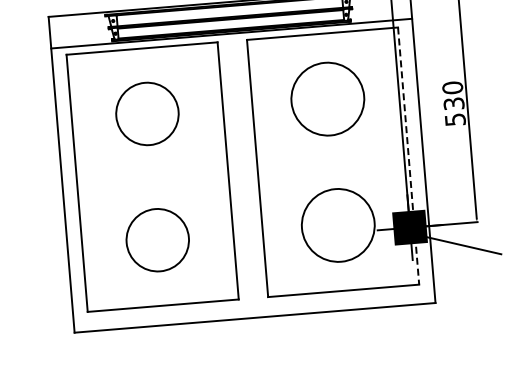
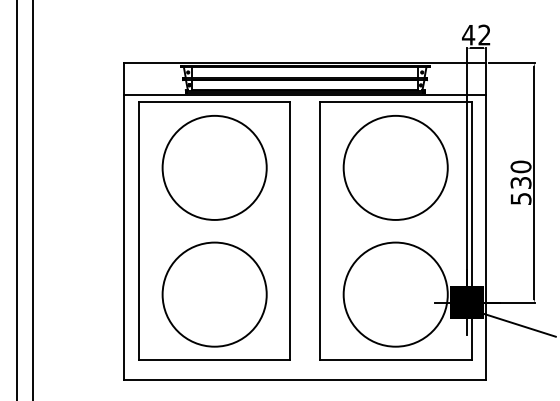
circle: (327, 98) -> (395, 167), size x1.43
circle: (147, 113) -> (214, 167), size x1.67
line: (408, 156) -> (471, 231), dashed -> solid
circle: (338, 225) -> (395, 294), size x1.43
circle: (157, 240) -> (214, 294), size x1.67

